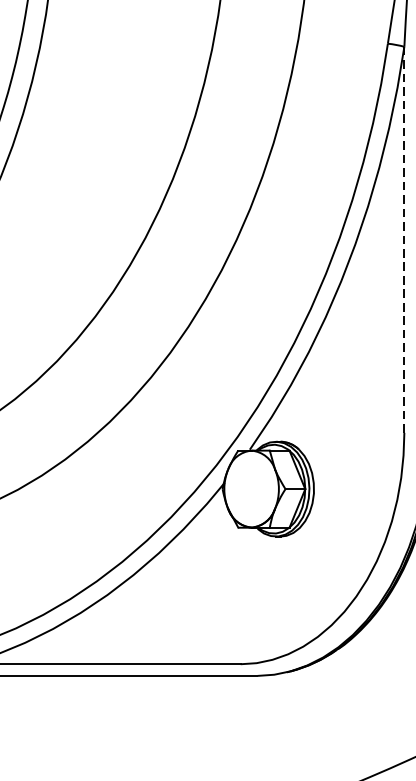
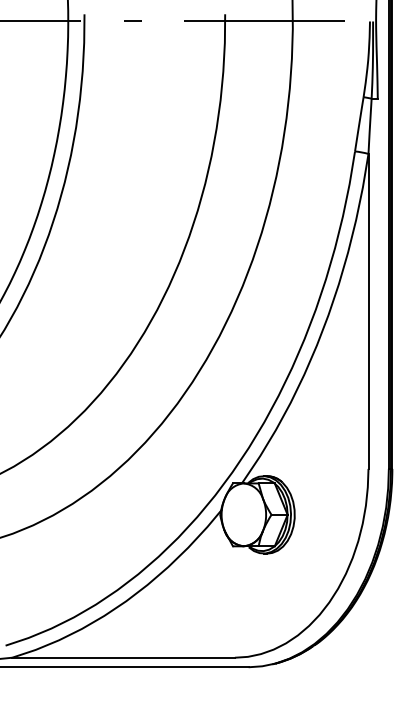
line: (404, 239) -> (368, 311), dashed -> solid

